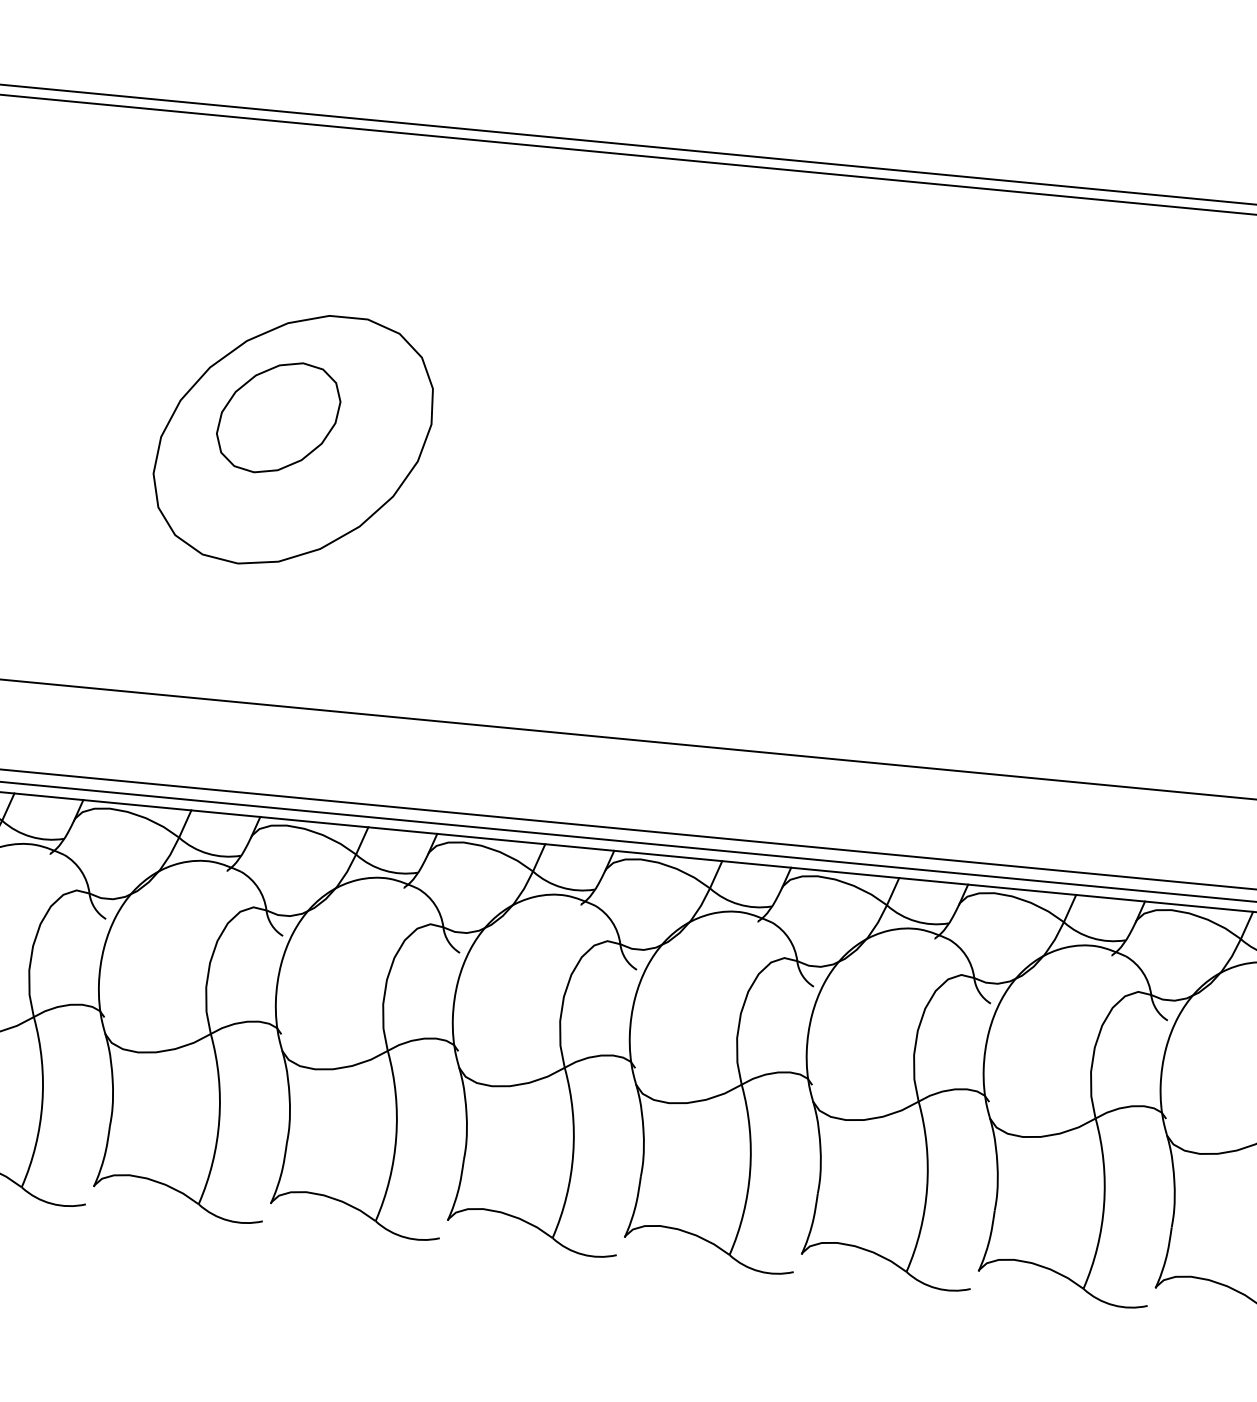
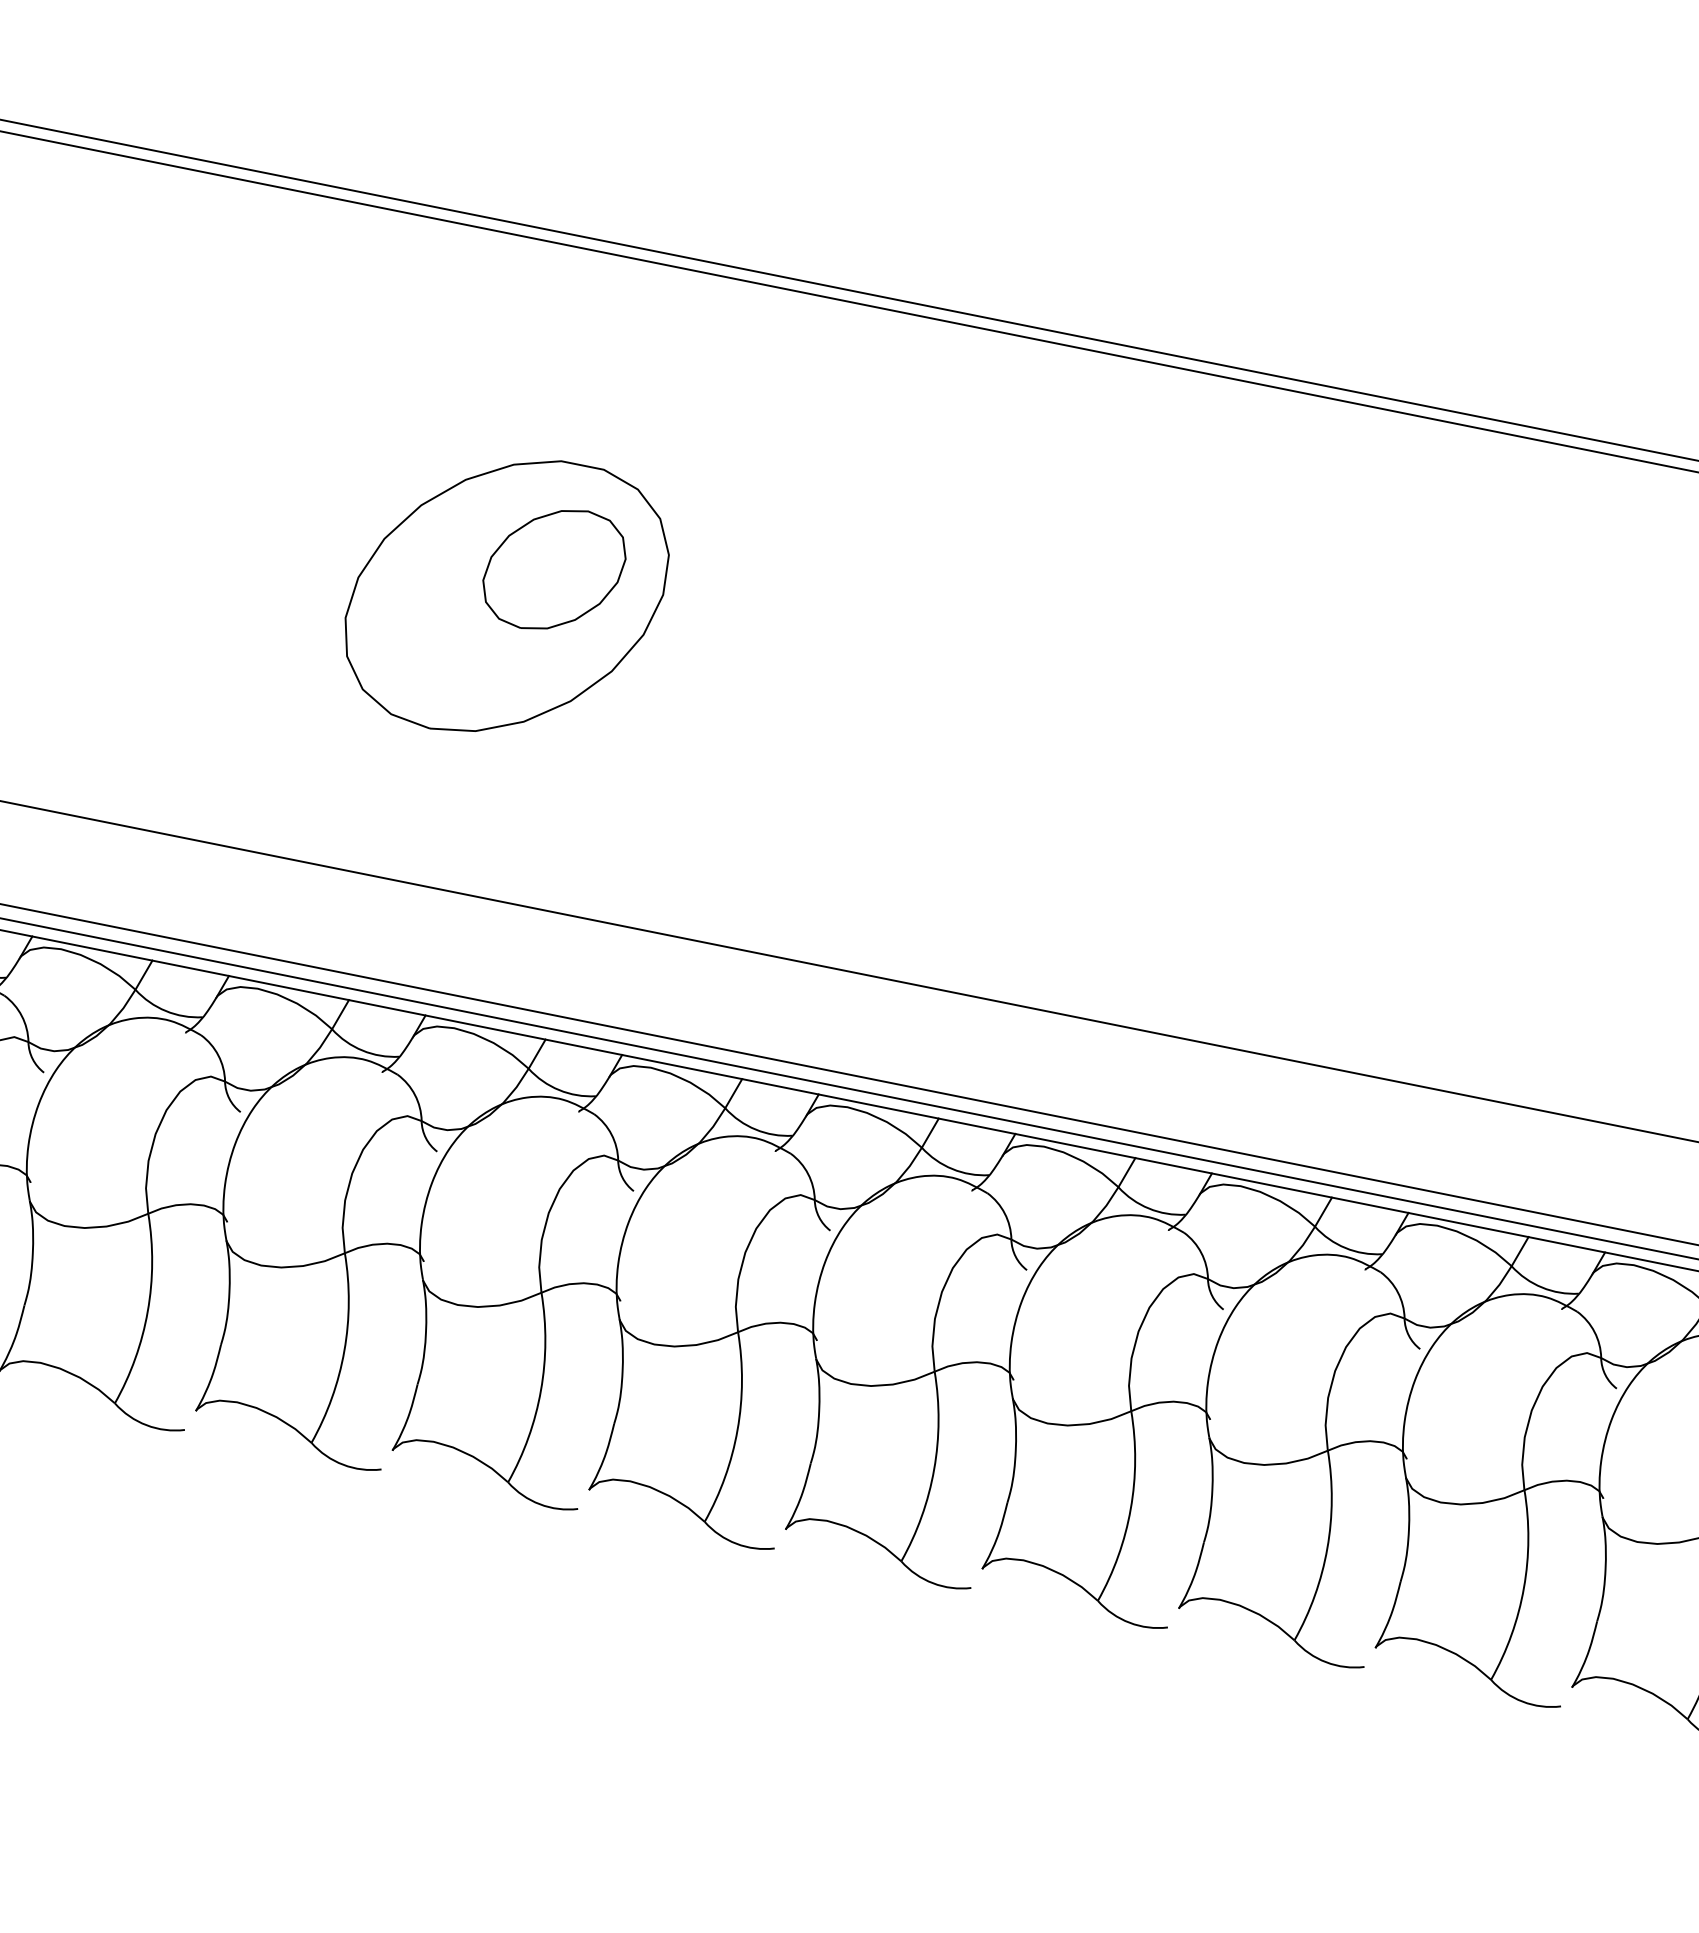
part: (278, 417) -> (554, 569), moved

